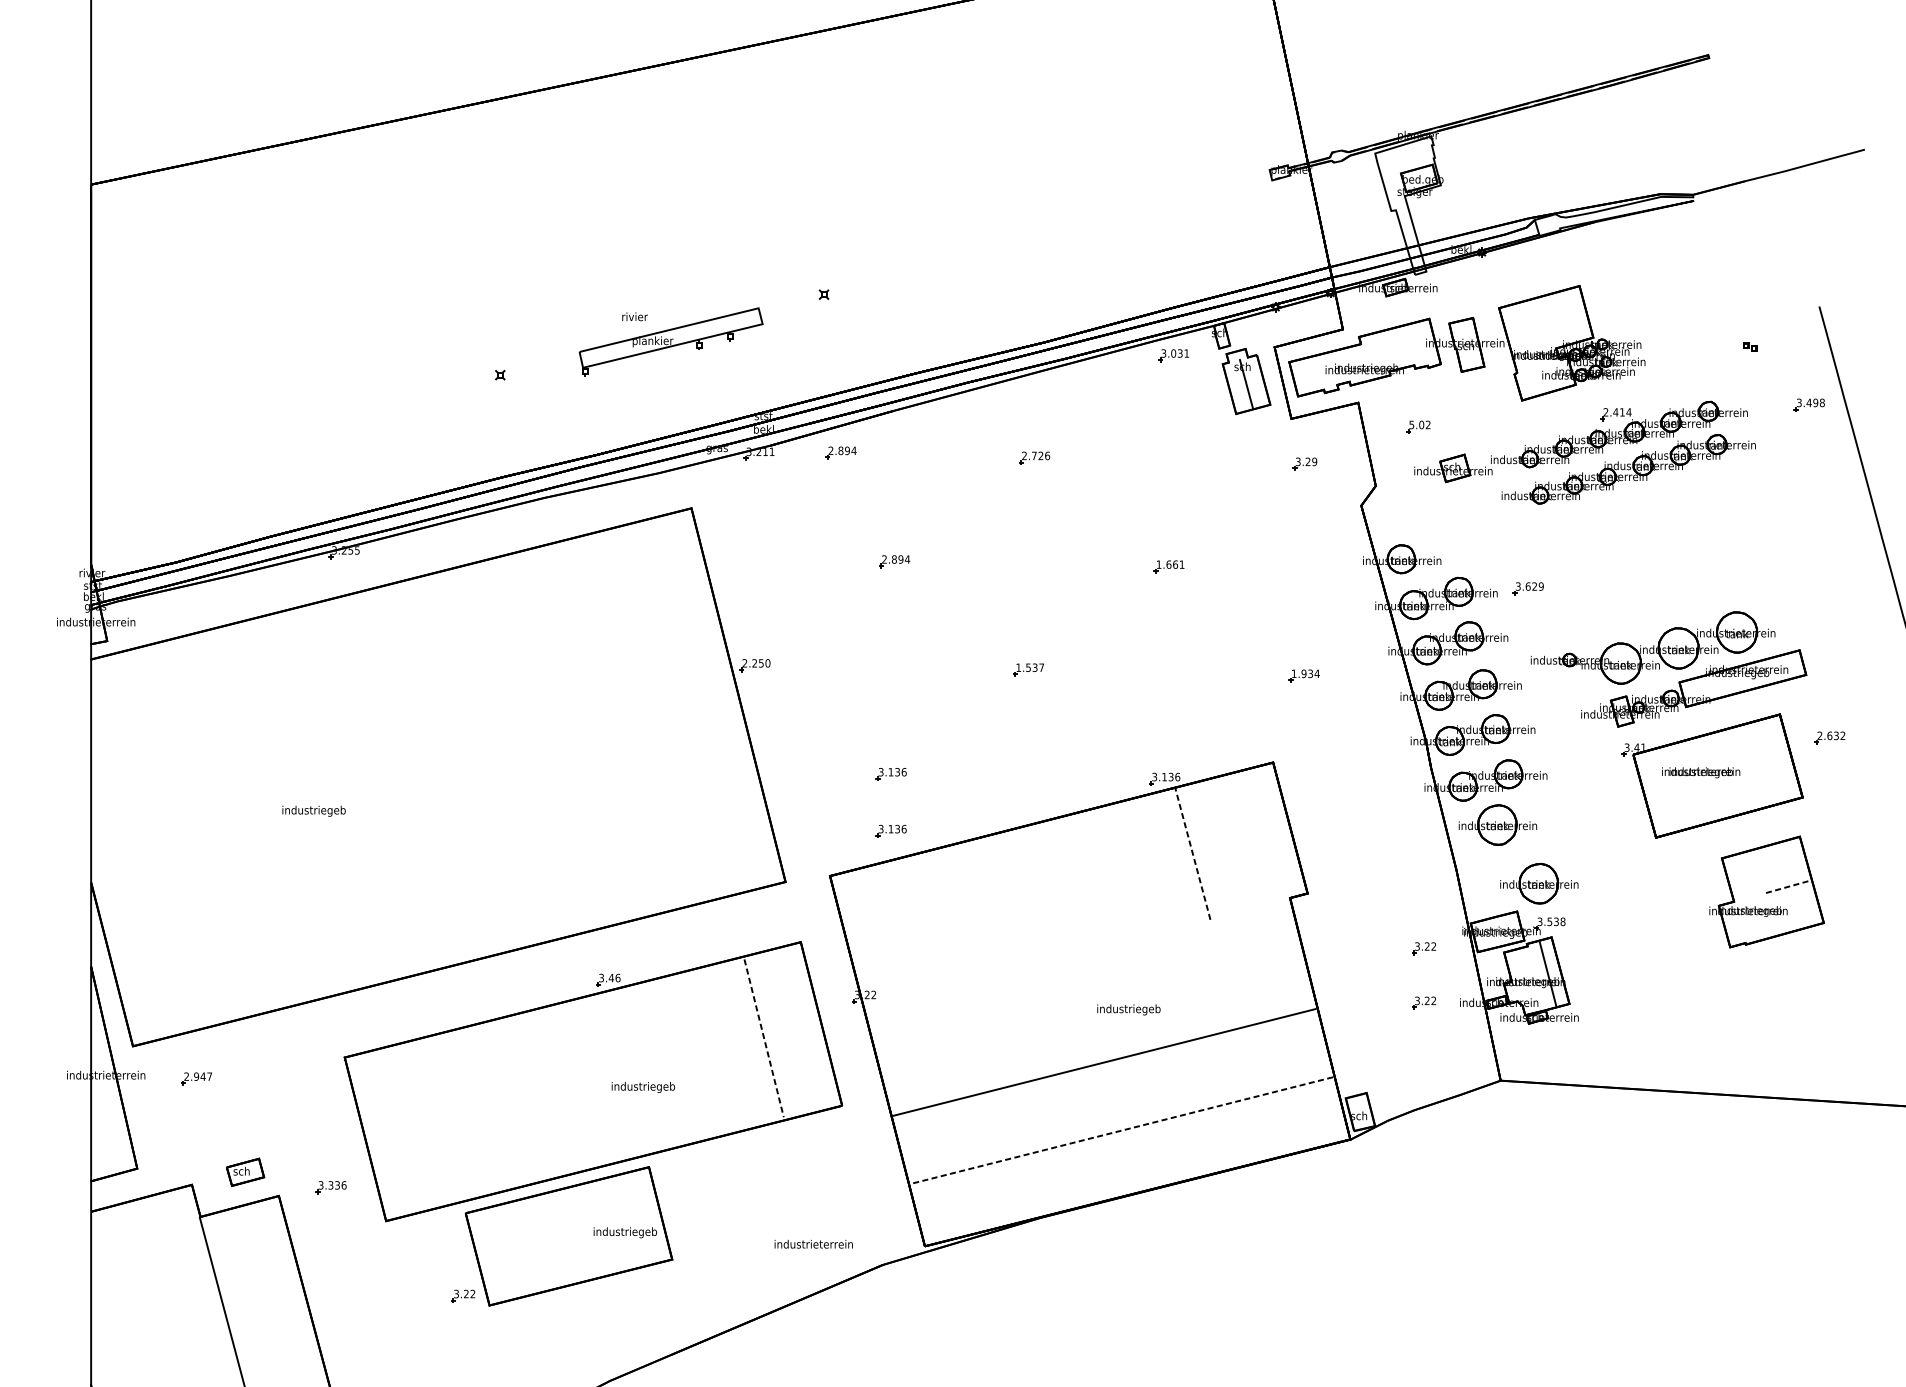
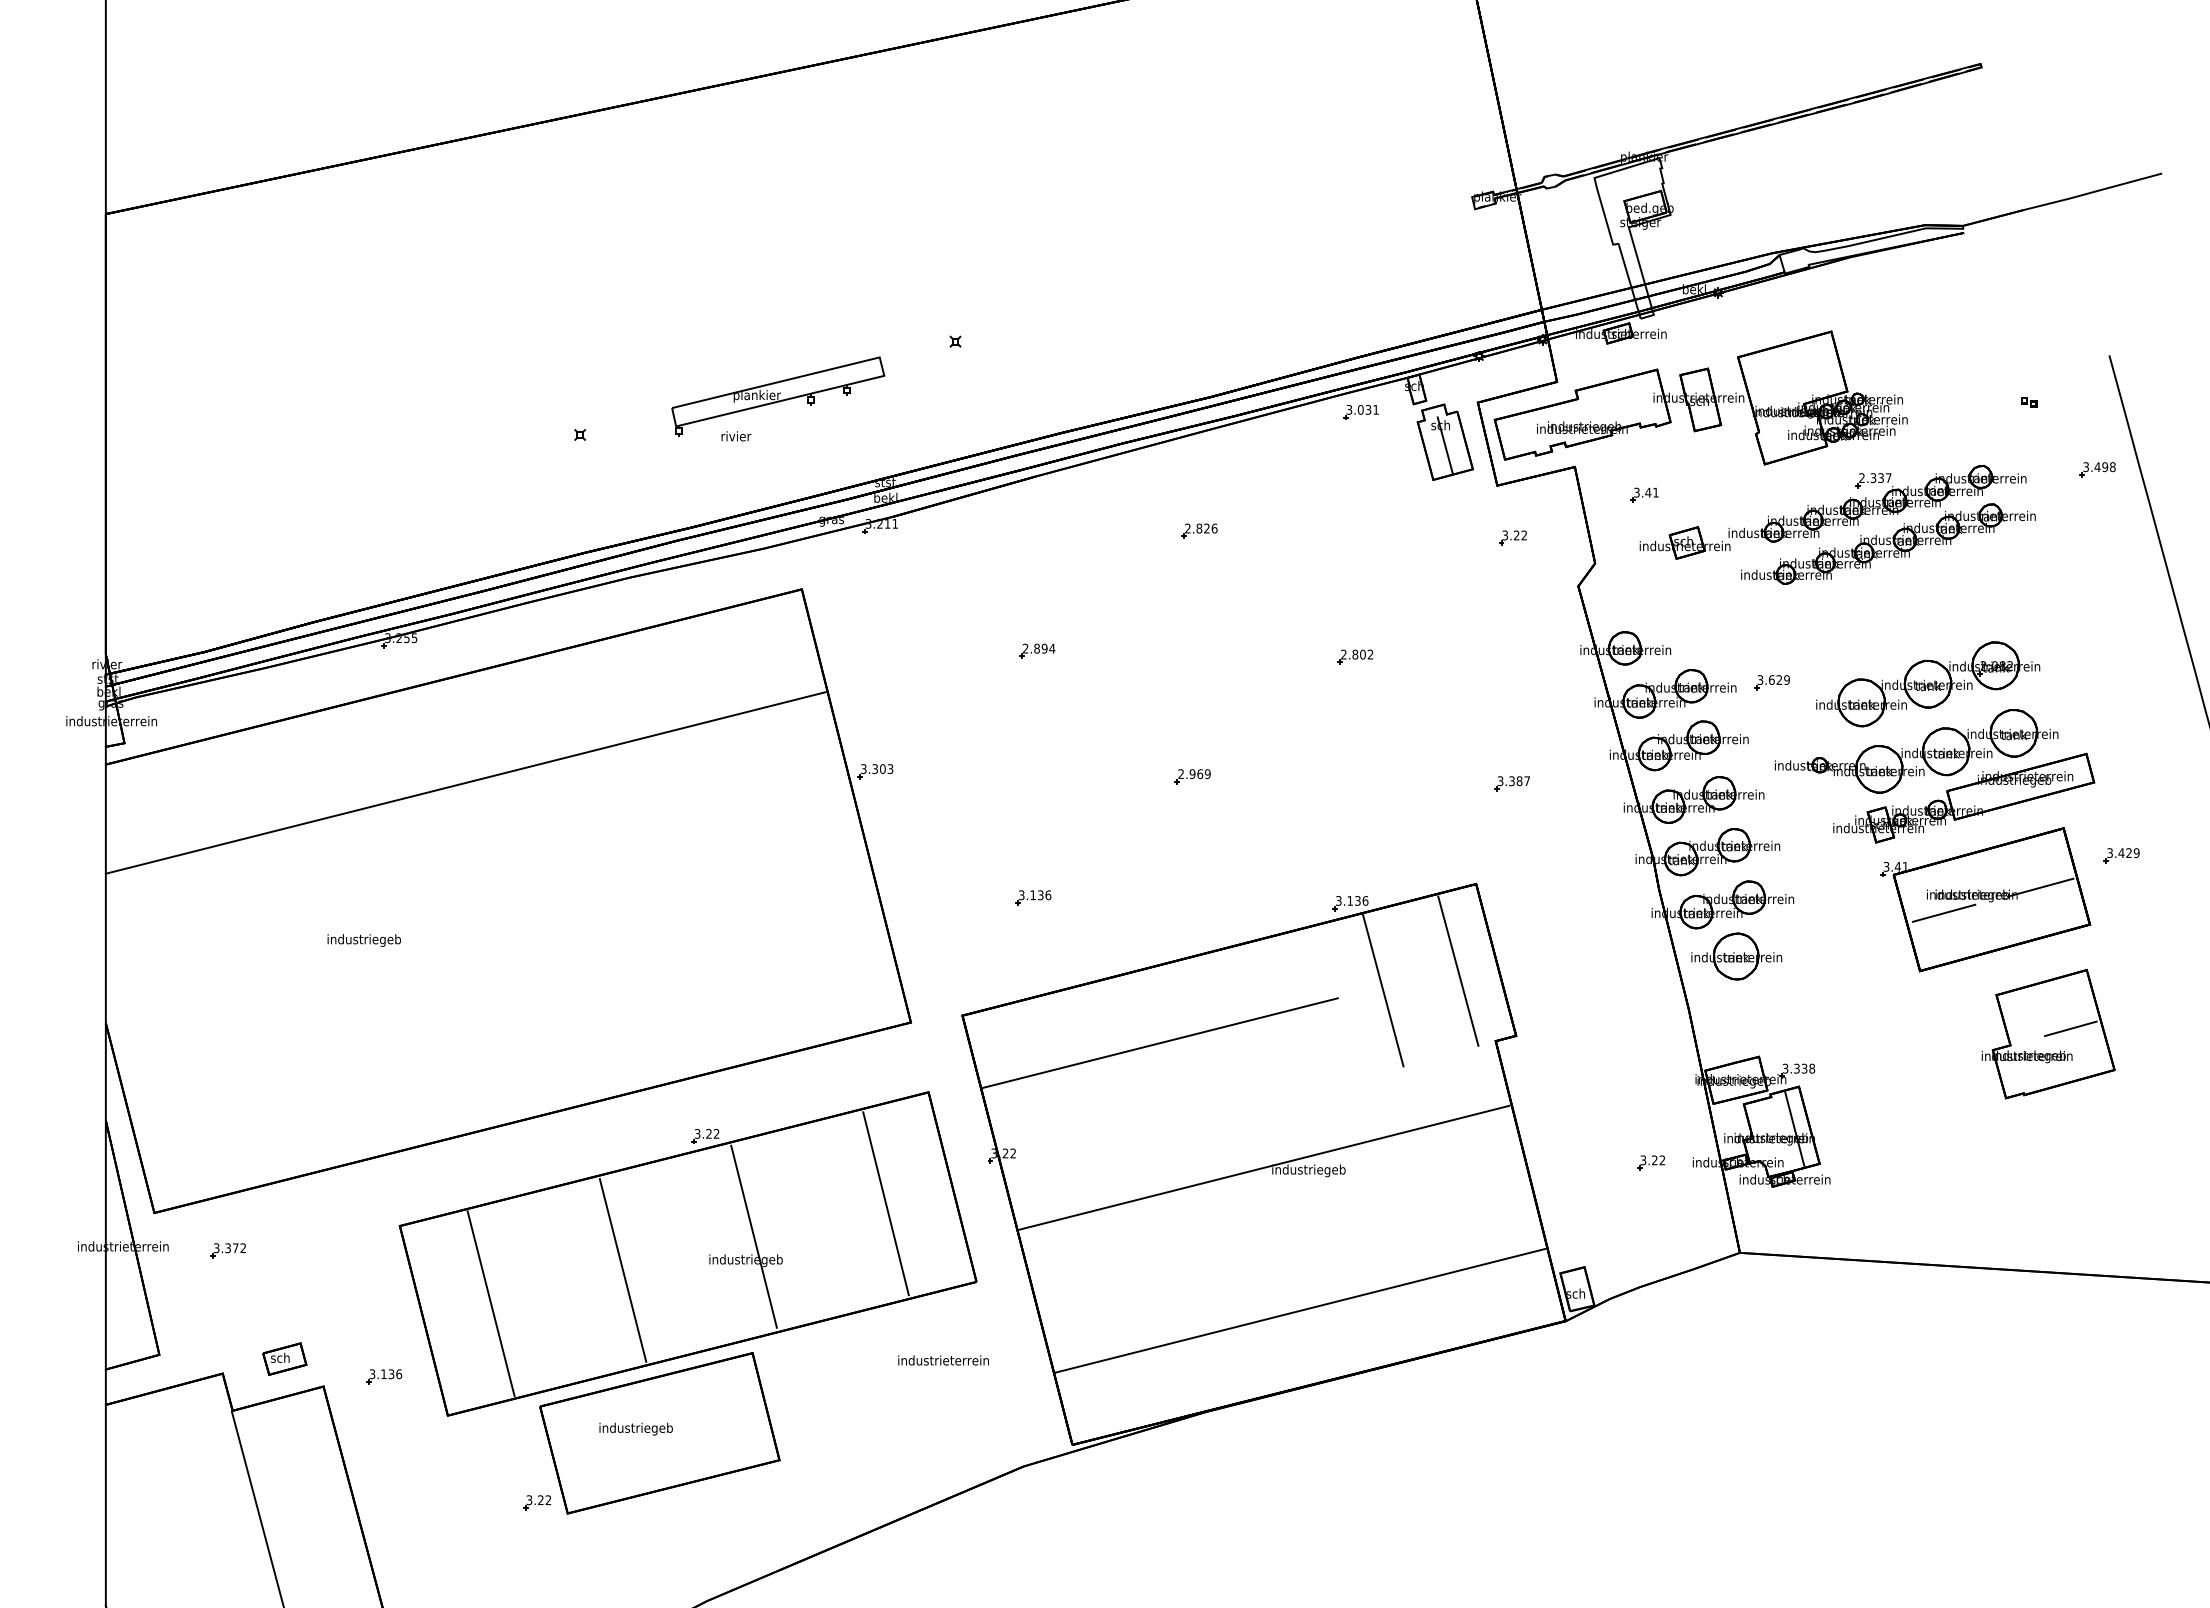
text: (635, 316) -> (736, 436), moved
text: (1621, 412) -> (1880, 478), 2.414 -> 2.337
text: (1420, 424) -> (1646, 492), 5.02 -> 3.41
part: (841, 452) -> (975, 524), removed
text: (1034, 455) -> (1199, 528), 2.726 -> 2.826
text: (1314, 461) -> (1524, 535), 3.29 -> 3.22
text: (1170, 564) -> (1357, 654), 1.661 -> 2.802
part: (1663, 590) -> (1928, 684), added
text: (756, 663) -> (877, 769), 2.250 -> 3.303
text: (1030, 668) -> (1194, 774), 1.537 -> 2.969
line: (401, 674) -> (465, 782), added
text: (1305, 674) -> (1513, 781), 1.934 -> 3.387
text: (1831, 736) -> (2123, 853), 2.632 -> 3.429
line: (1759, 765) -> (2040, 887), added
line: (1676, 787) -> (1943, 912), added
part: (891, 831) -> (1033, 963), removed
line: (1257, 837) -> (1458, 970), added
line: (1193, 854) -> (1383, 990), dashed -> solid
part: (1539, 883) -> (1784, 1024), removed
line: (1785, 887) -> (2070, 1028), dashed -> solid
line: (1000, 900) -> (1159, 1043), added
text: (1549, 920) -> (1796, 1067), 3.538 -> 3.338
part: (1423, 948) -> (1650, 1099), removed
text: (614, 977) -> (712, 1133), 3.46 -> 3.22
line: (764, 1038) -> (886, 1204), dashed -> solid
line: (1104, 1062) -> (1264, 1167), moved
line: (649, 1066) -> (753, 1236), added
text: (197, 1076) -> (229, 1248), 2.947 -> 3.372
line: (536, 1095) -> (622, 1270), added
line: (422, 1124) -> (490, 1303), added
line: (1120, 1130) -> (1299, 1310), dashed -> solid
text: (330, 1185) -> (383, 1374), 3.336 -> 3.136
text: (624, 1232) -> (635, 1428), moved
text: (813, 1244) -> (943, 1360), moved

